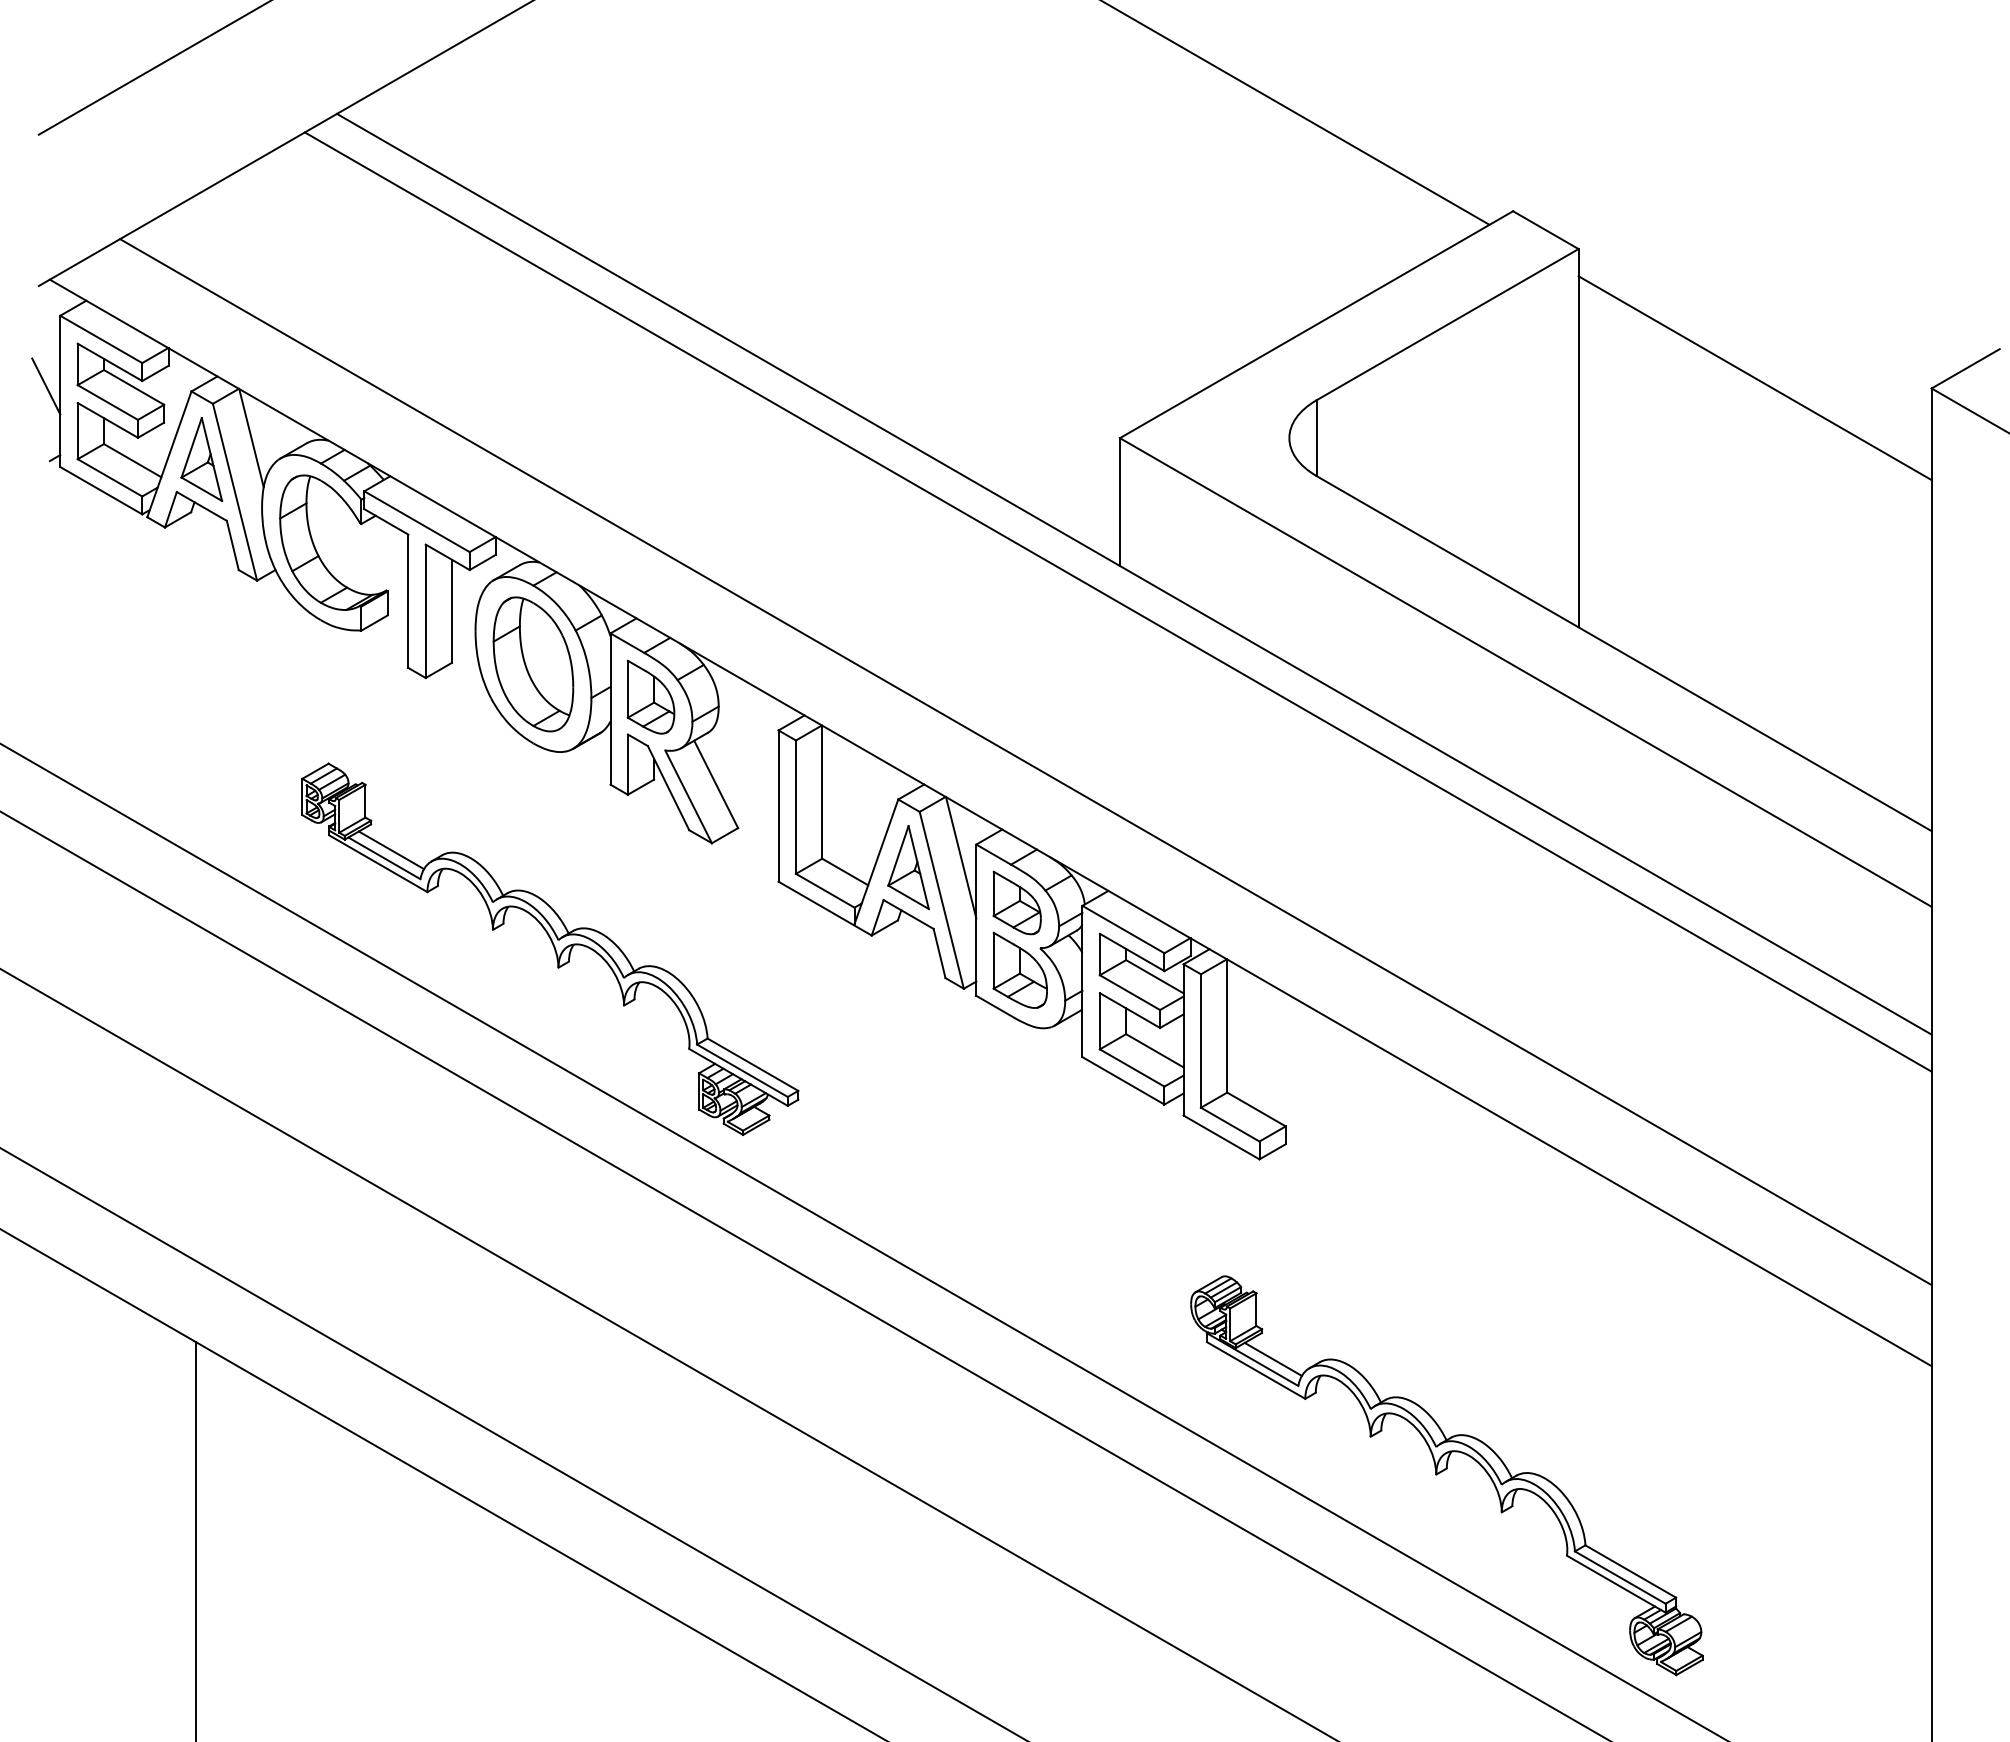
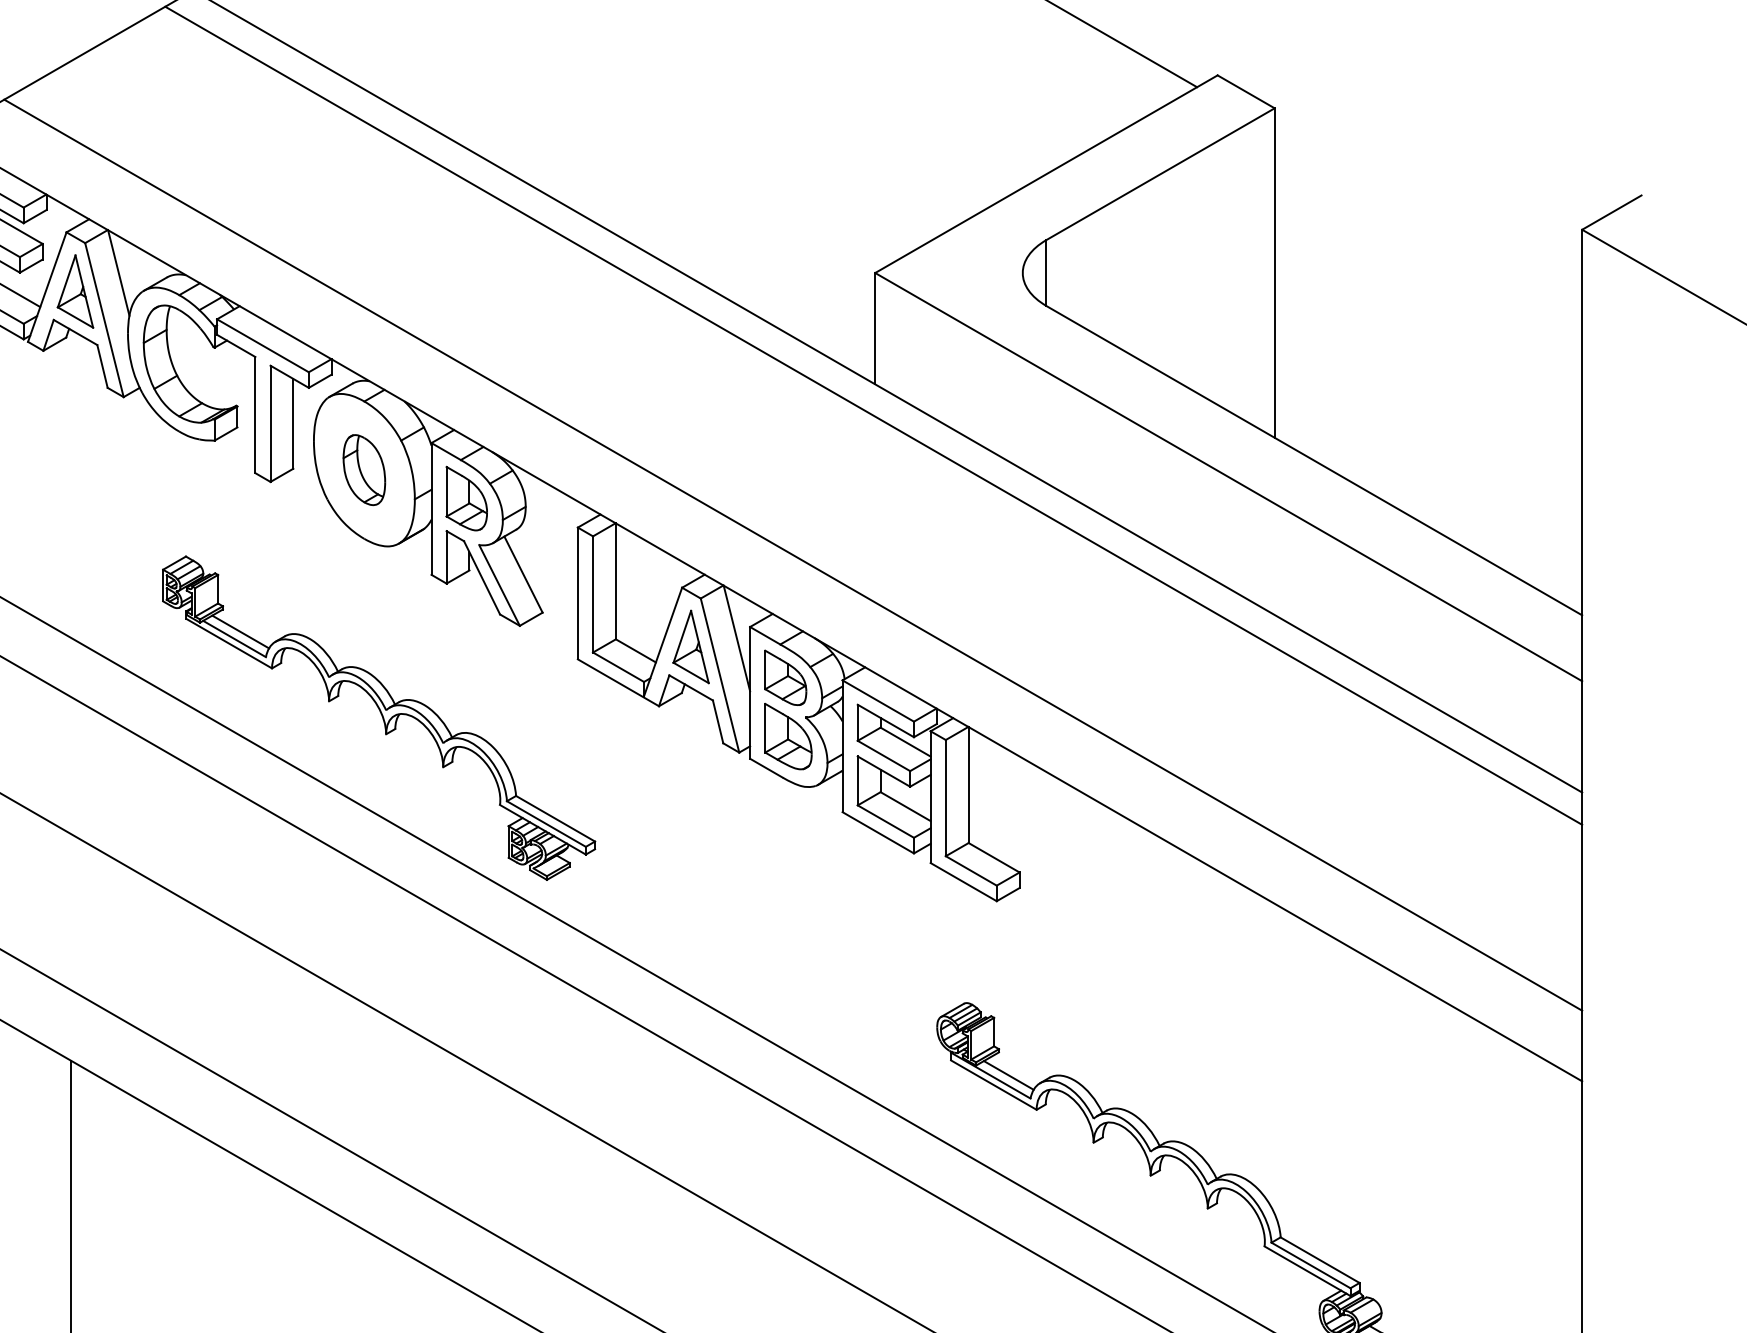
line: (1754, 378) -> (1427, 221), removed
part: (533, 664) -> (364, 470), size x0.6

